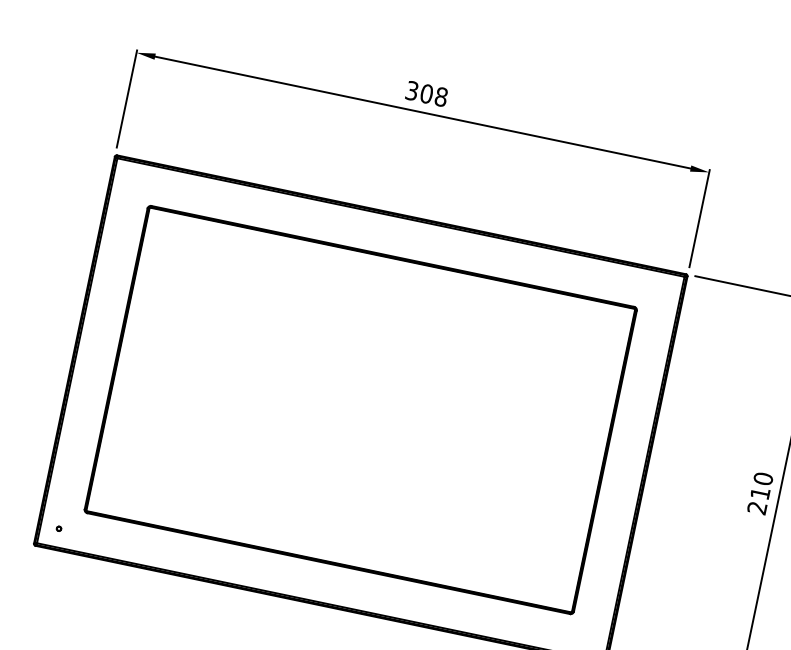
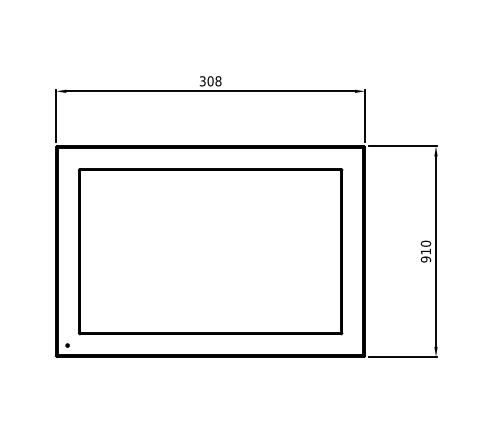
text: (758, 508) -> (426, 259), 210 -> 910

